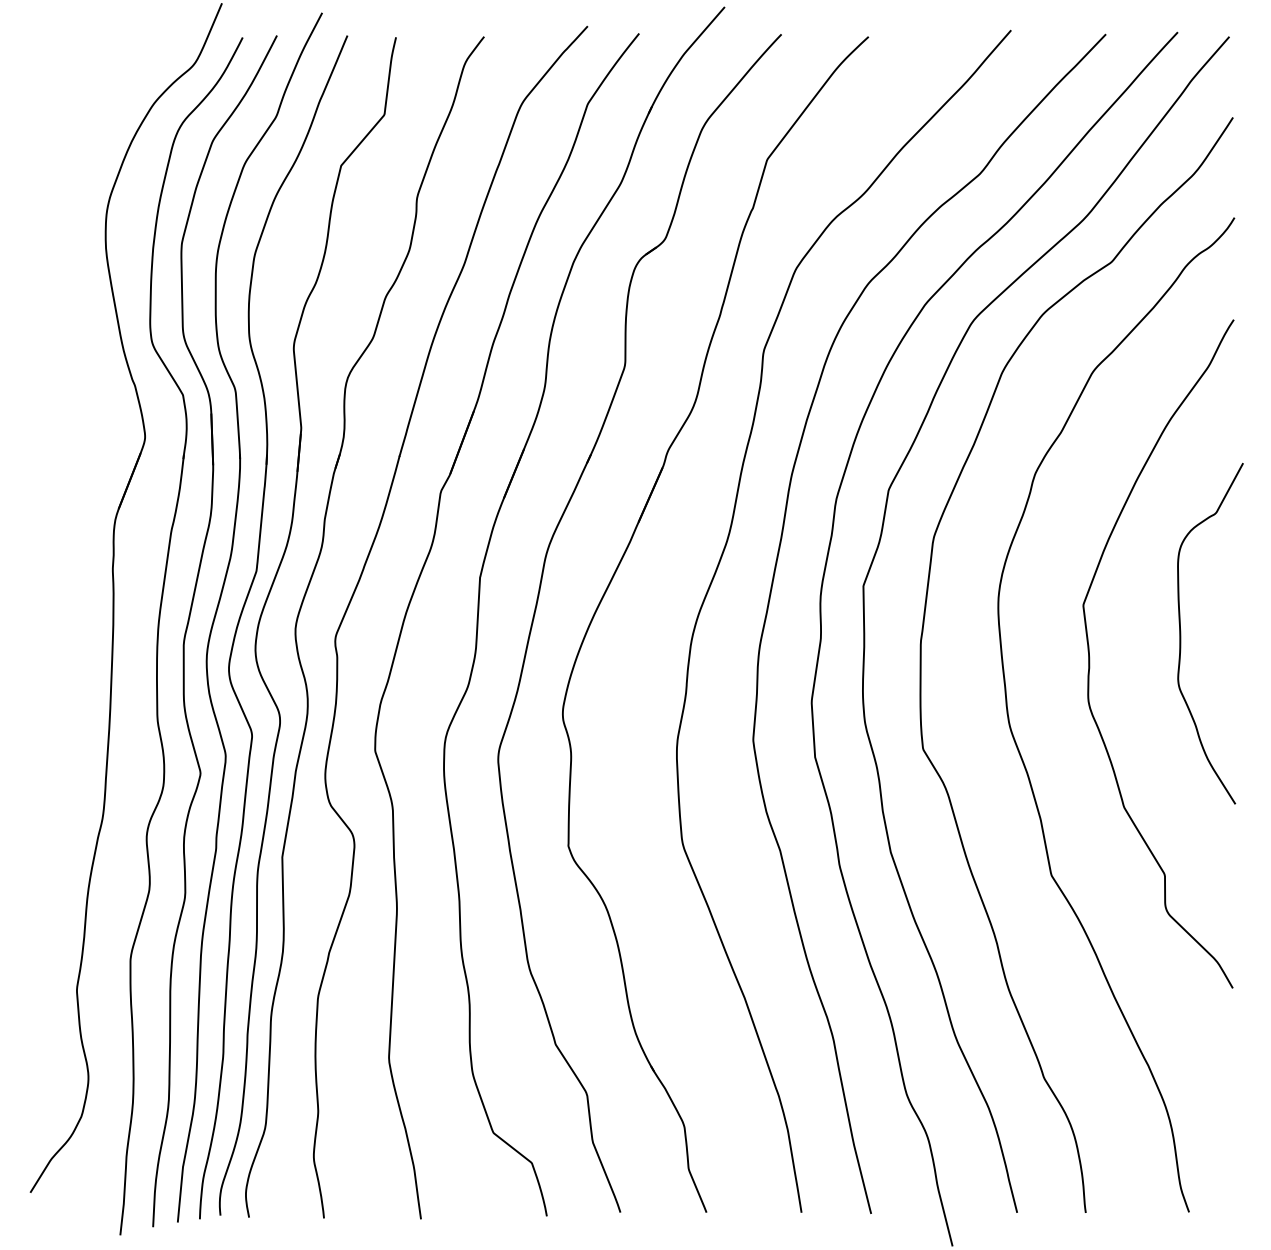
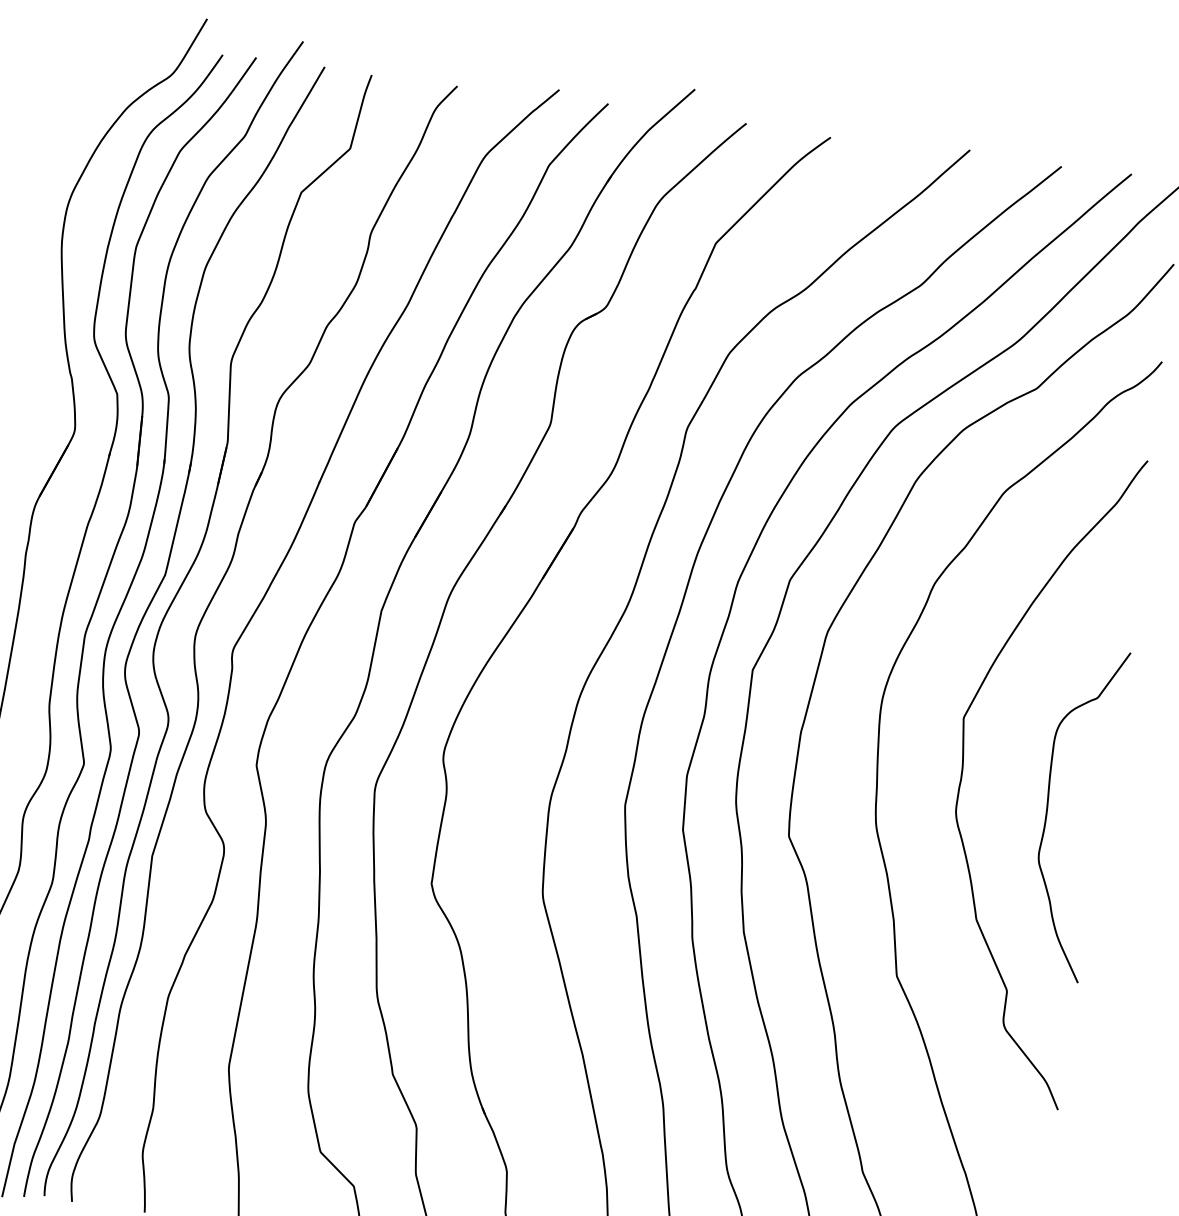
curve: (1181, 633) -> (1048, 810), moved

